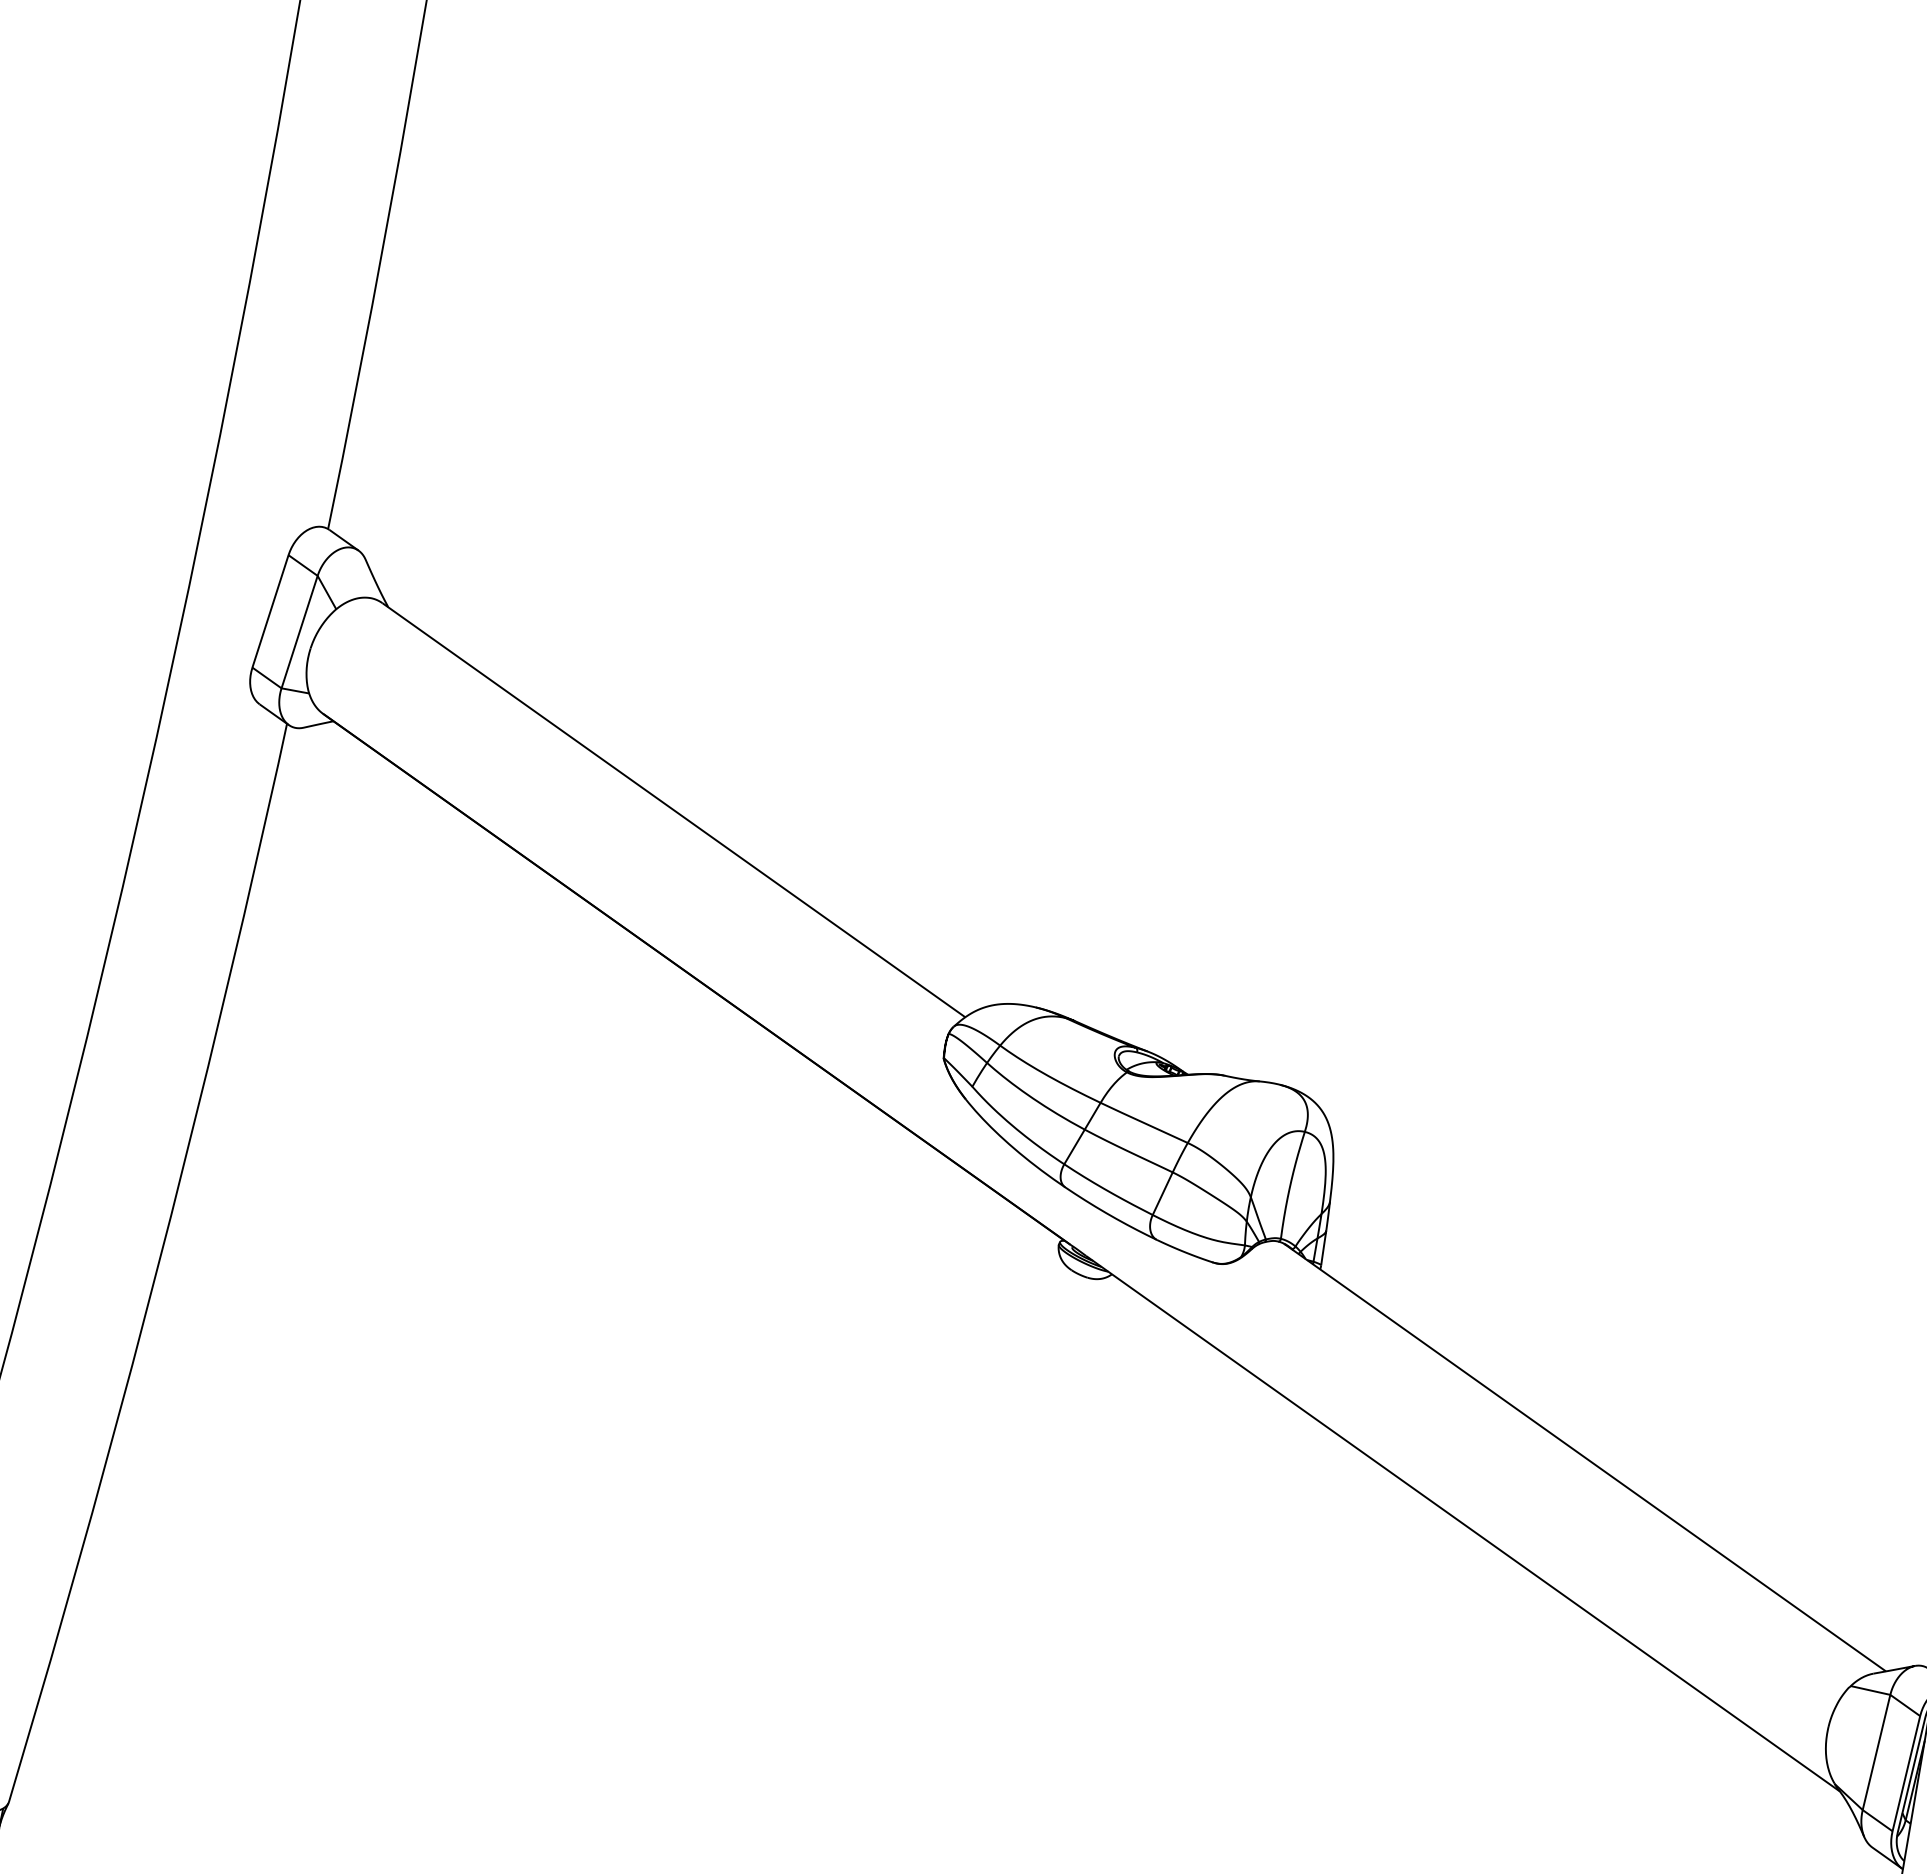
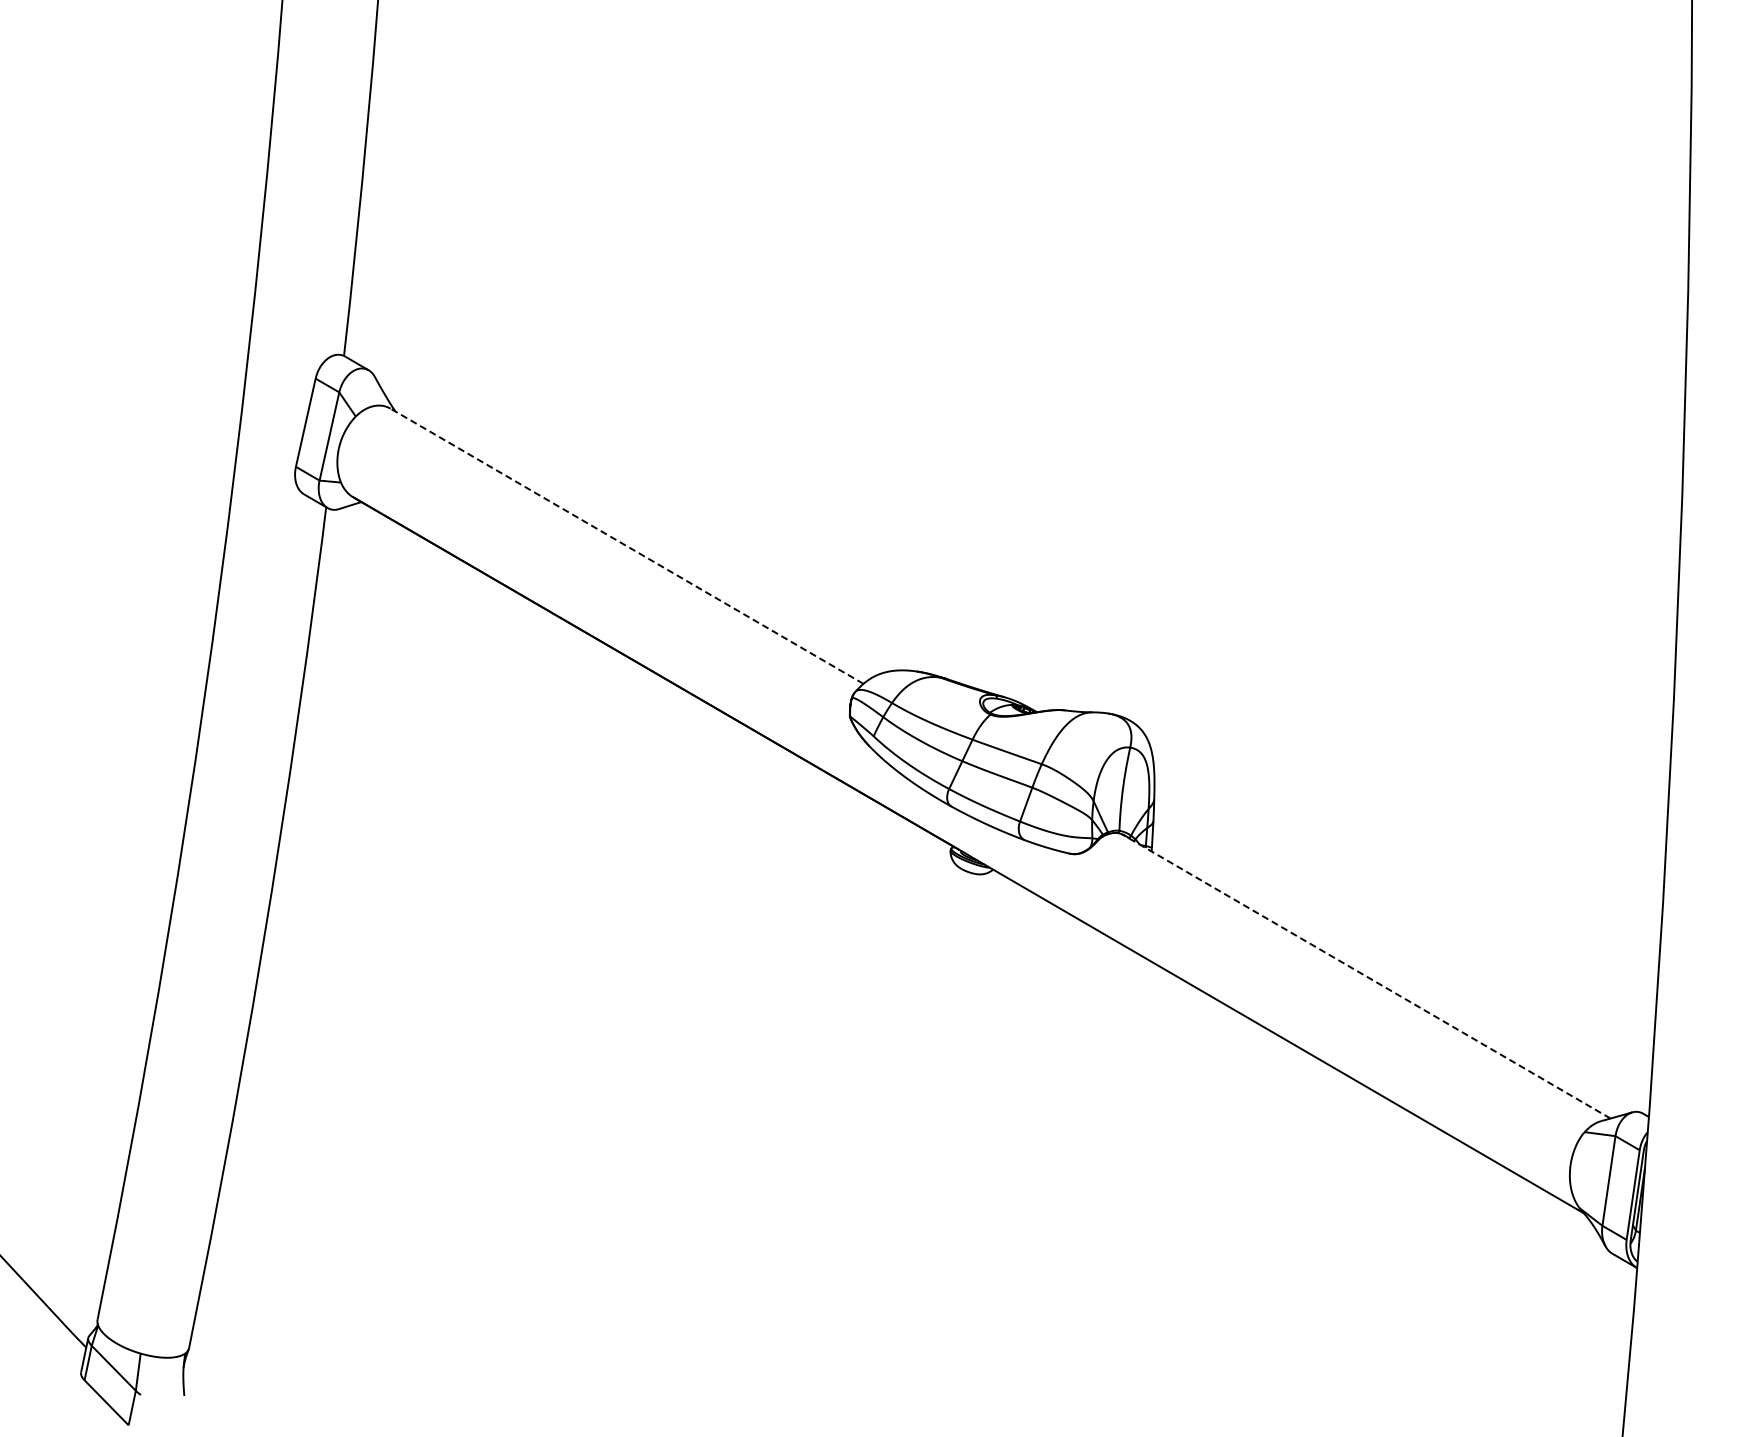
line: (674, 810) -> (627, 546), solid -> dashed
line: (1585, 1457) -> (1366, 976), solid -> dashed

